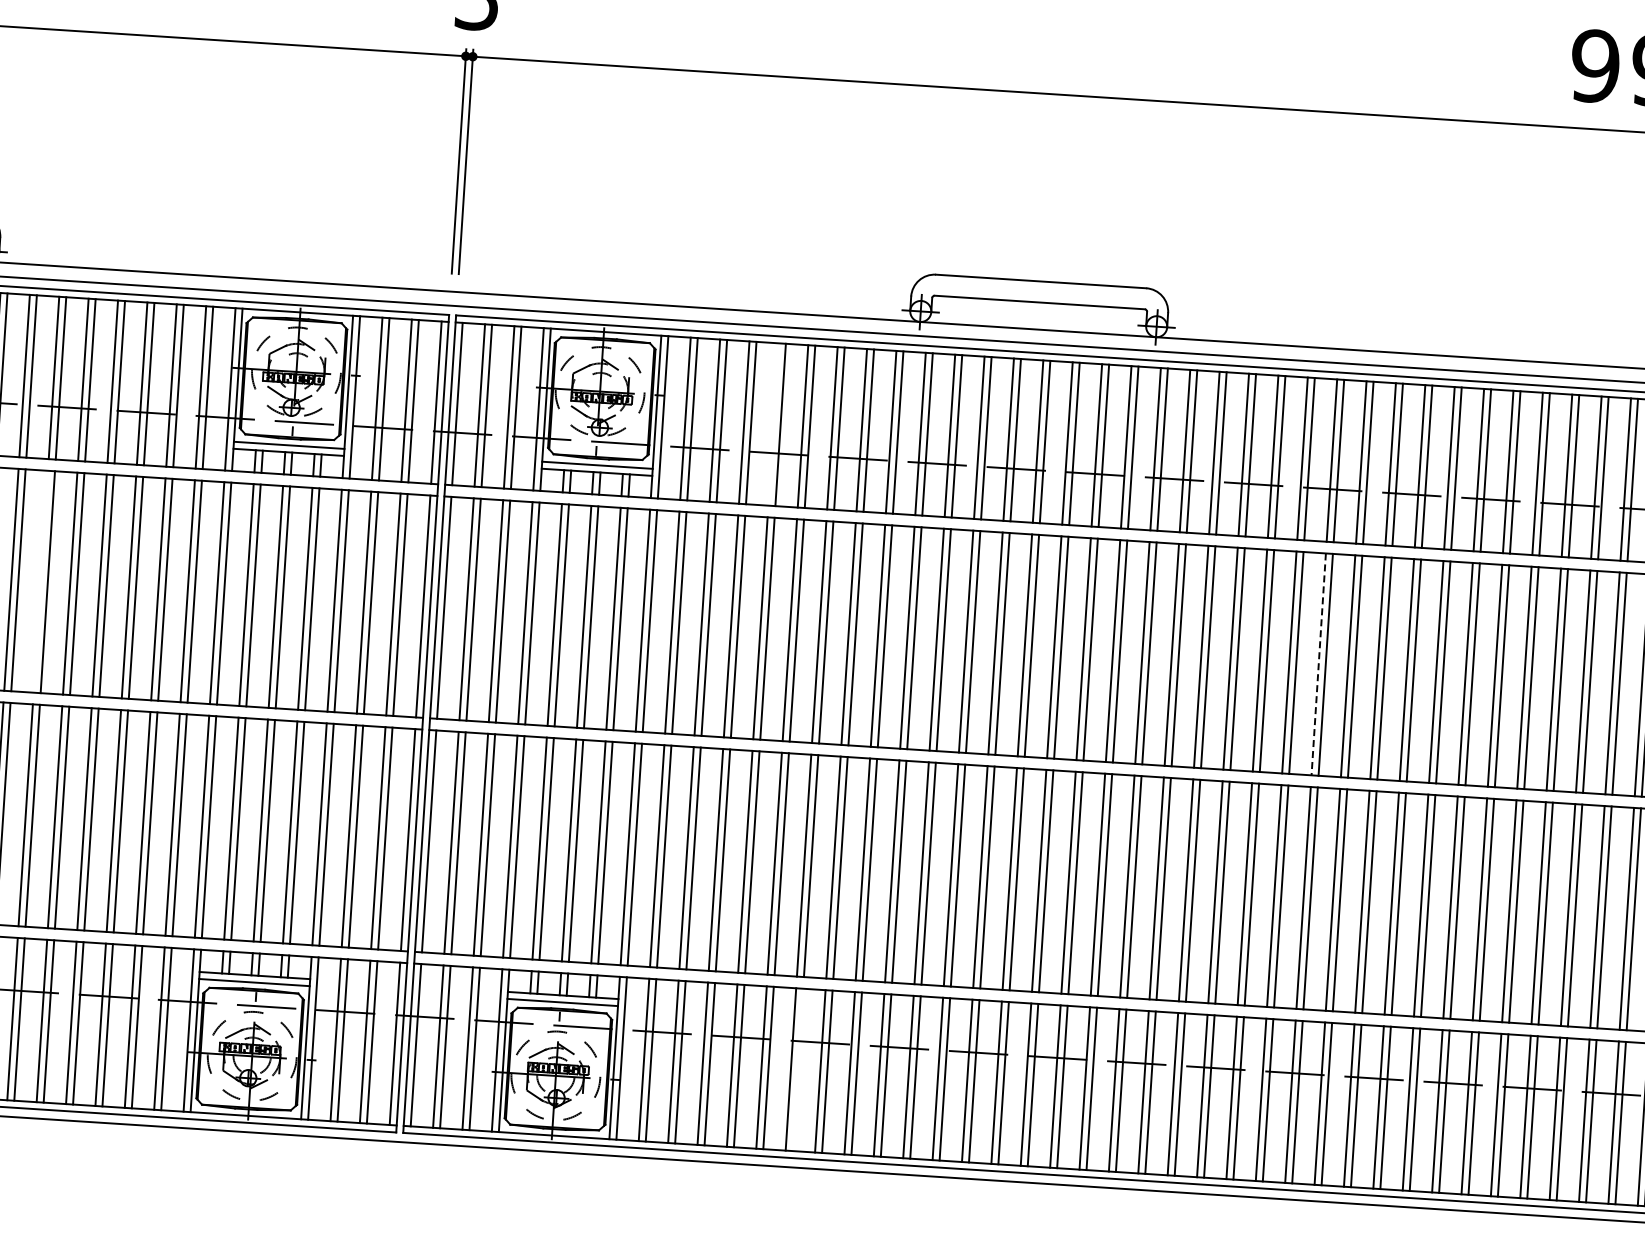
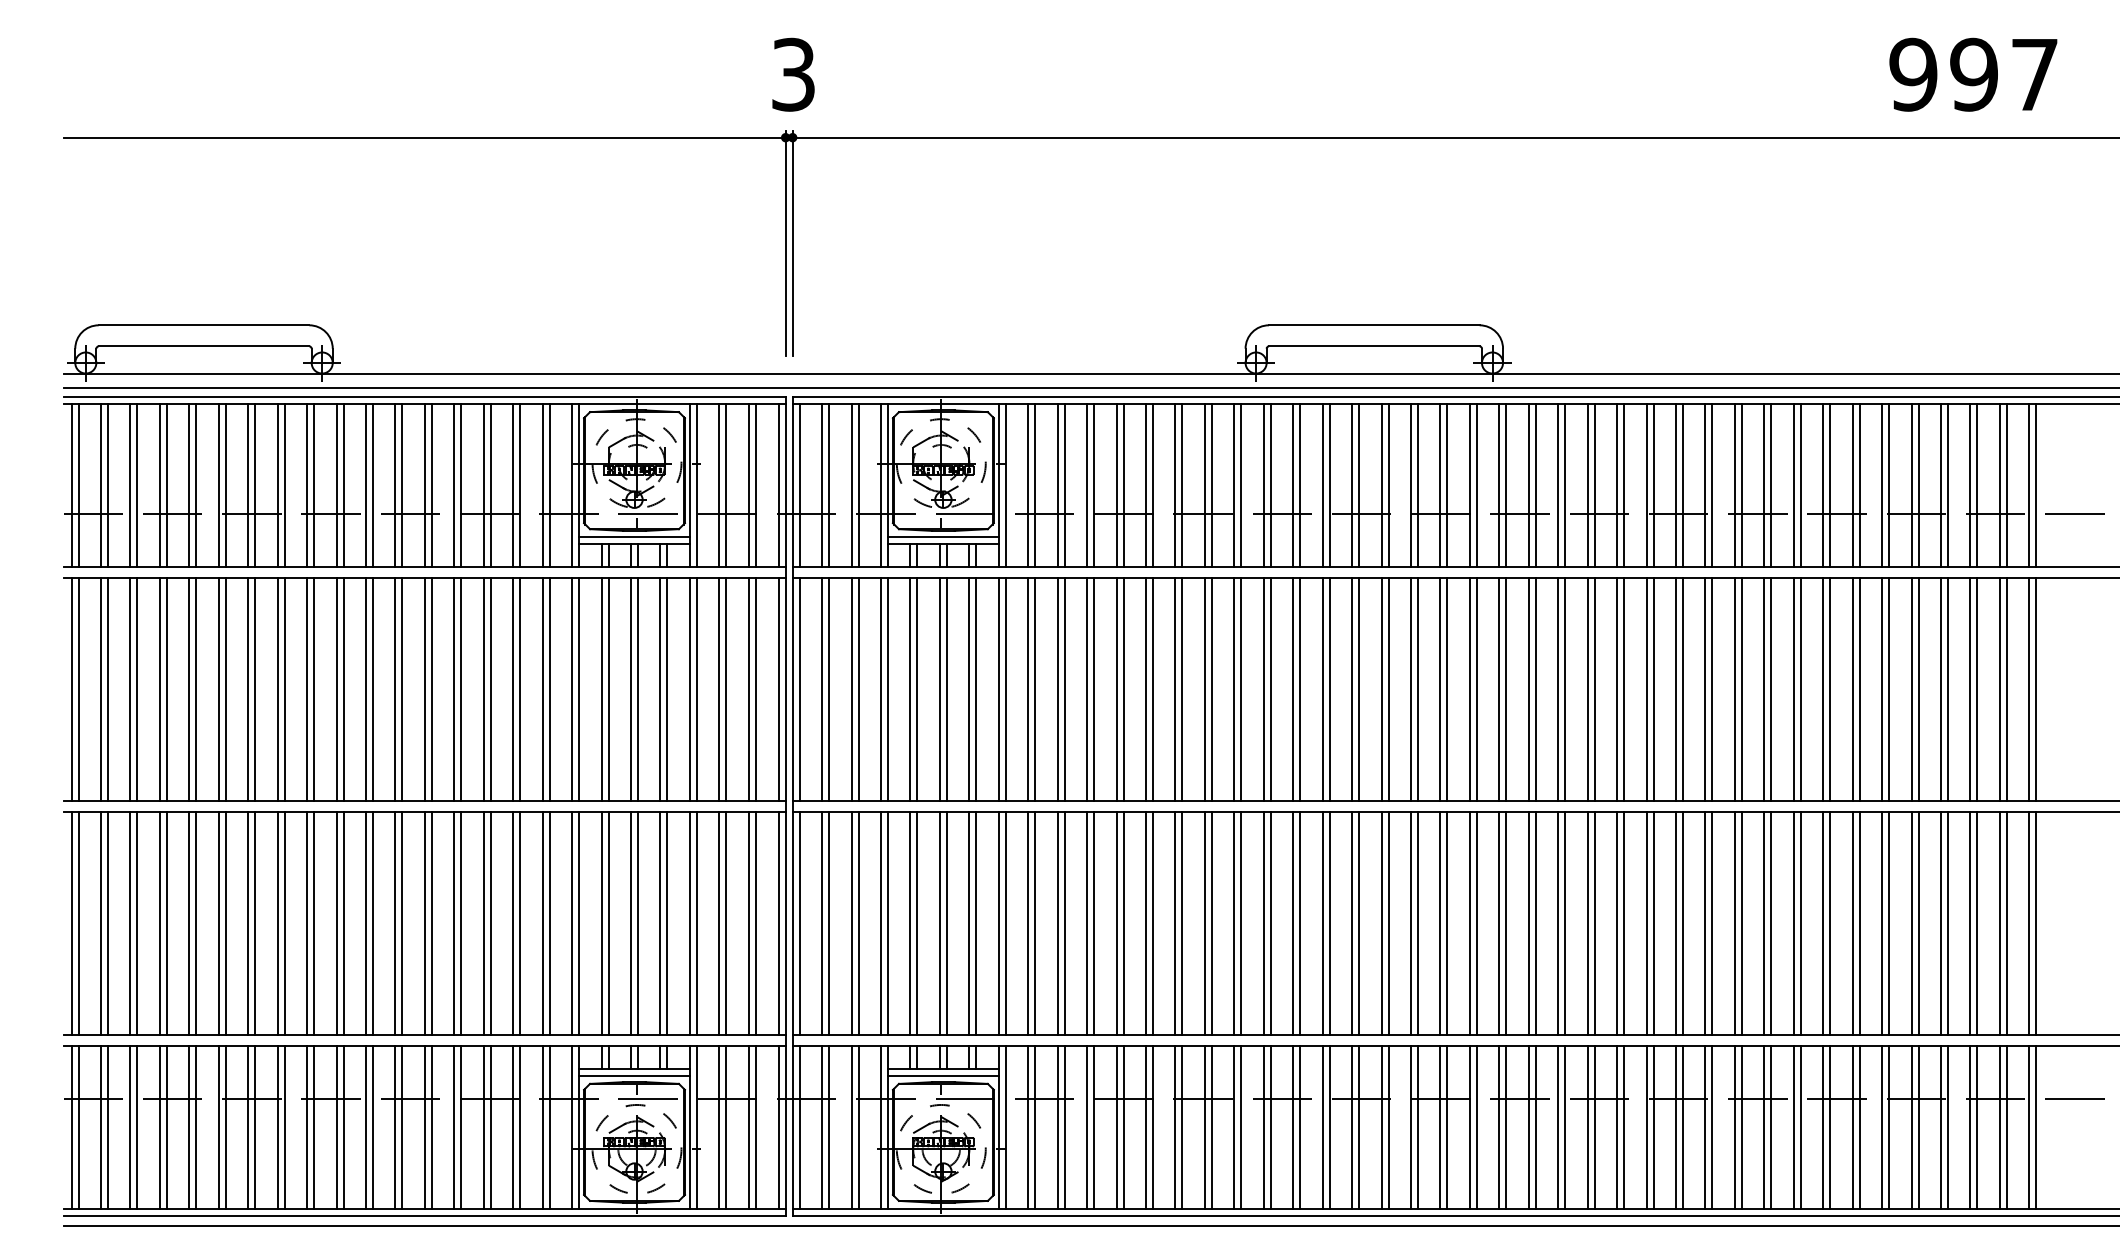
line: (773, 423) -> (1116, 484), added
line: (40, 581) -> (395, 689), added
line: (1319, 665) -> (1676, 690), dashed -> solid
line: (797, 1069) -> (1182, 1127), added

